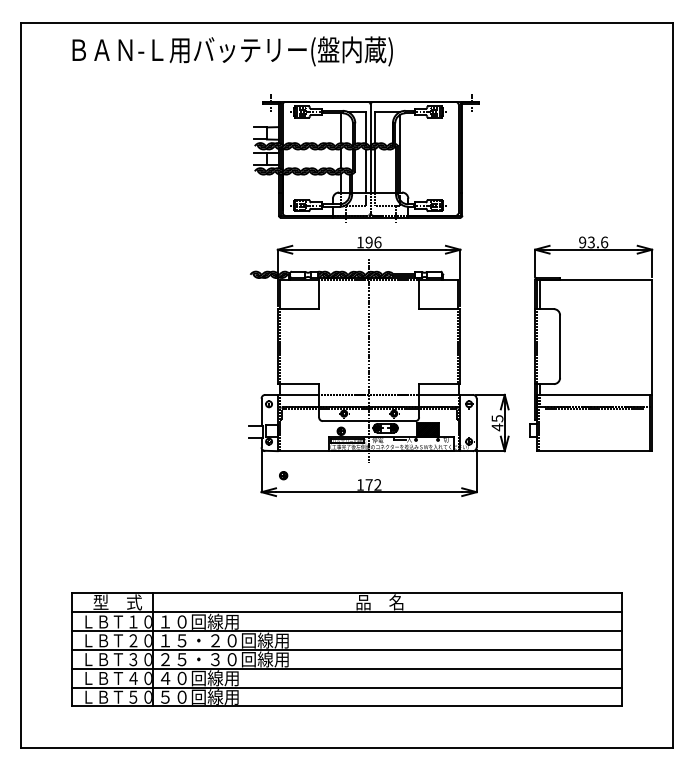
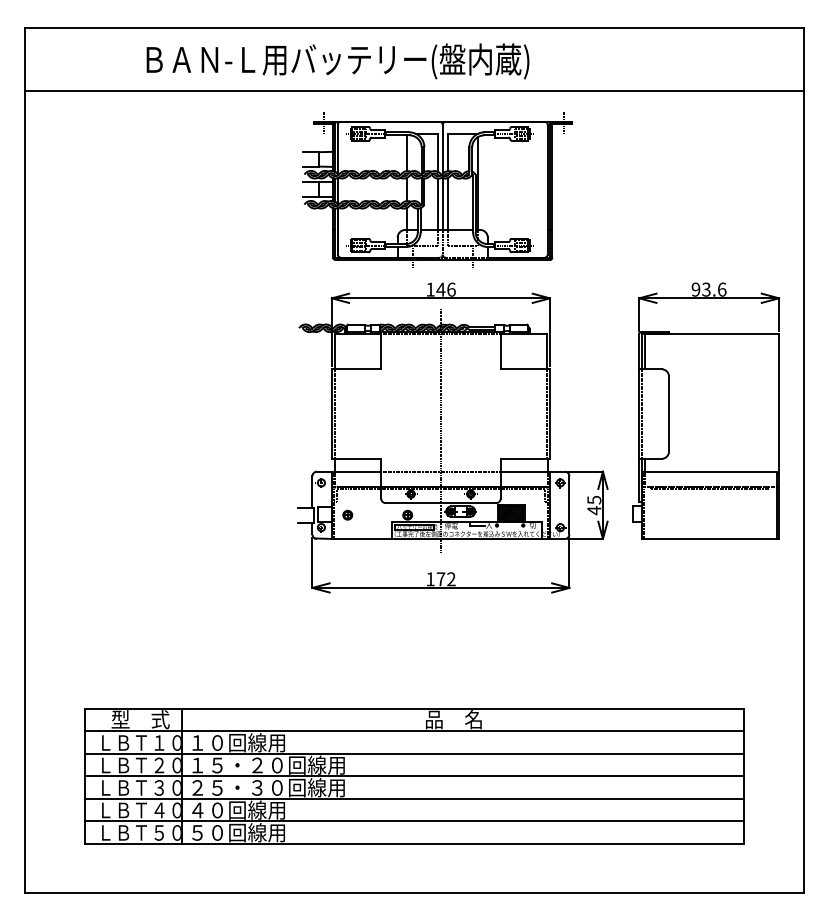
text: (232, 51) -> (337, 61), moved
line: (347, 76) -> (414, 91), added
text: (368, 242) -> (440, 289), 196 -> 146
part: (283, 475) -> (347, 514), moved

